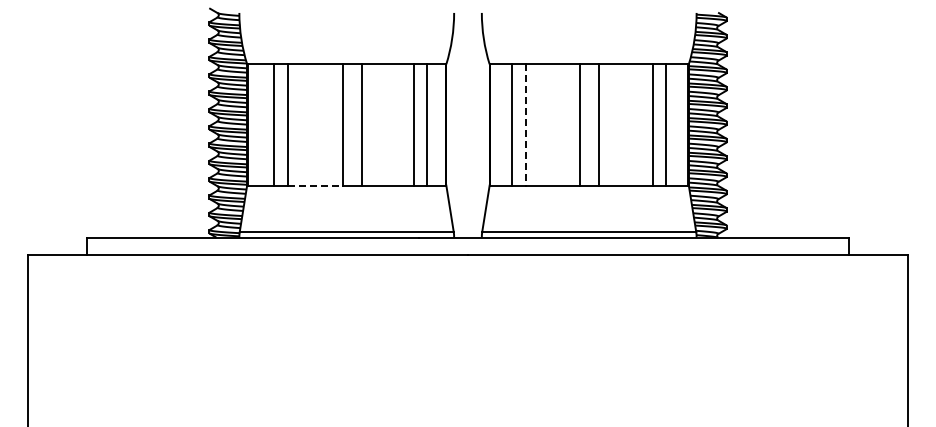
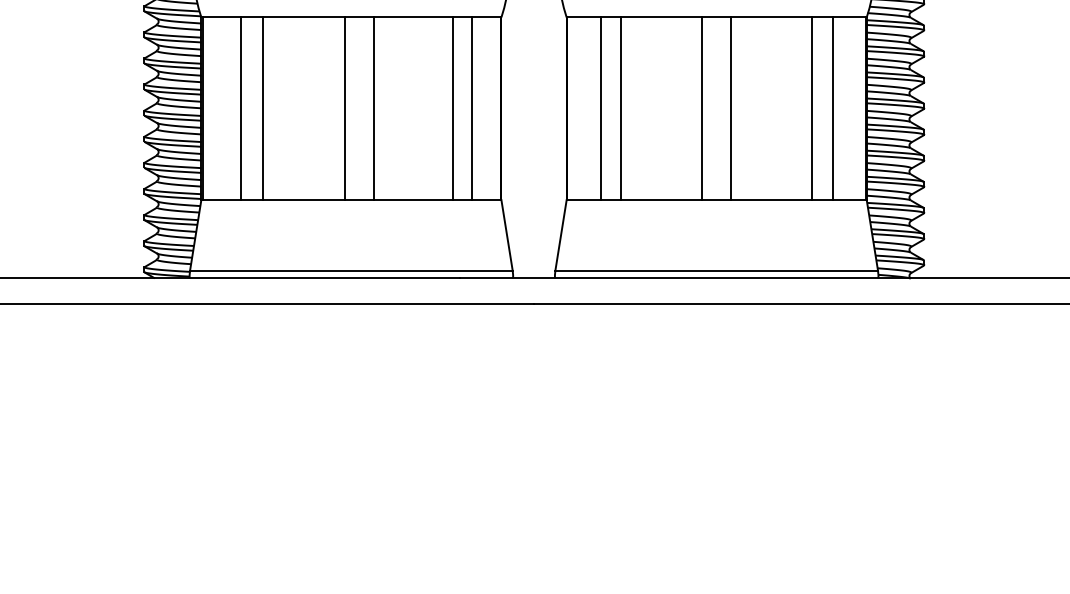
line: (525, 124) -> (620, 108), dashed -> solid
line: (315, 185) -> (304, 200), dashed -> solid

